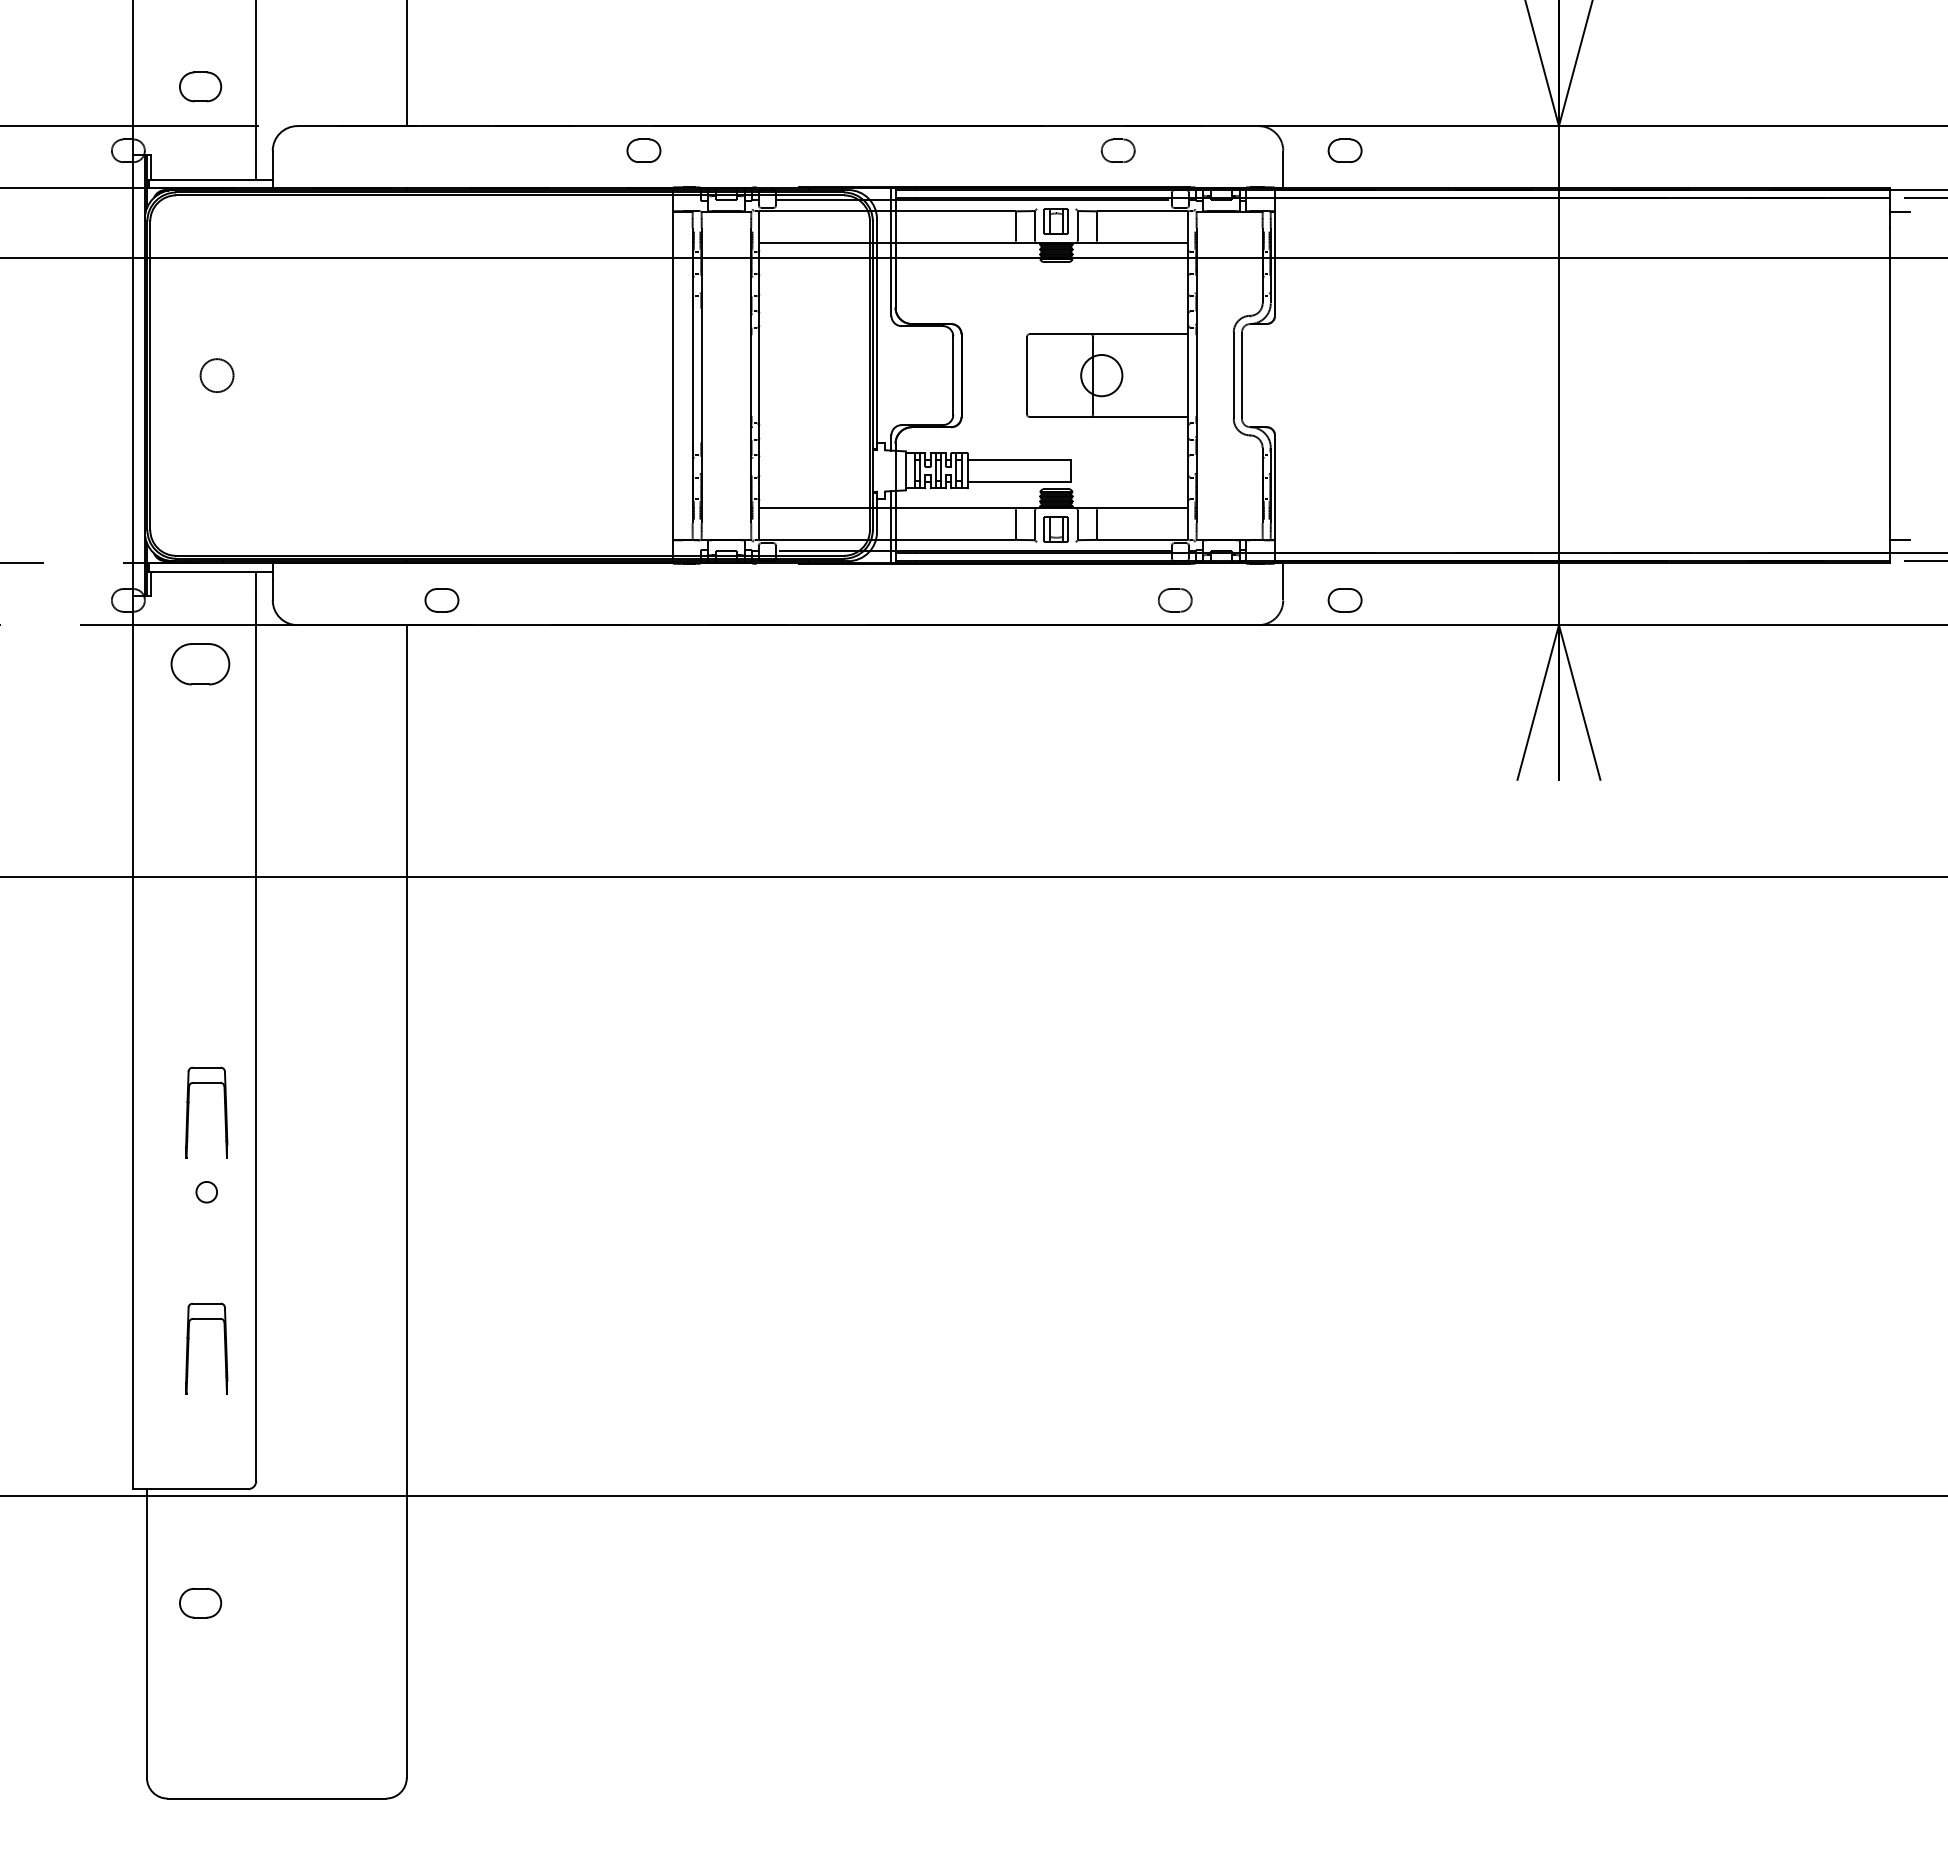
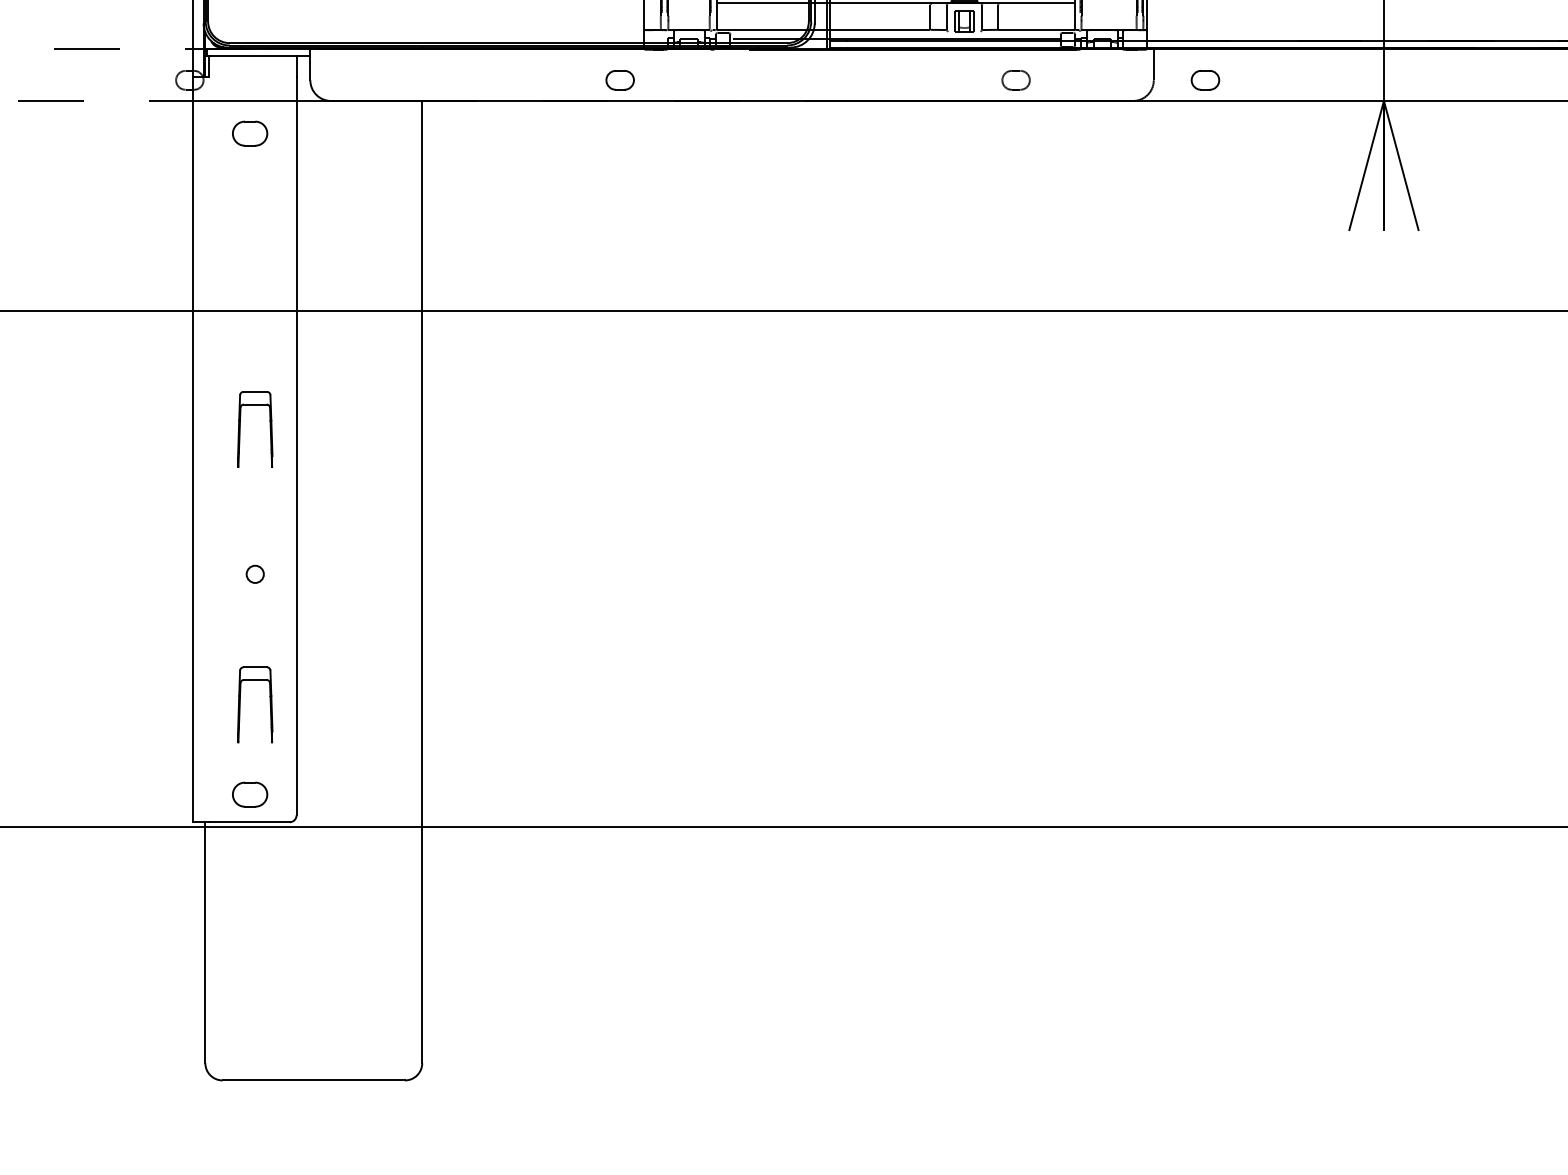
part: (441, 600) -> (619, 80), moved
part: (1174, 600) -> (1015, 80), moved
part: (200, 664) -> (250, 133), size x0.71
part: (189, 1111) -> (240, 428), moved
part: (200, 1602) -> (250, 794), moved

